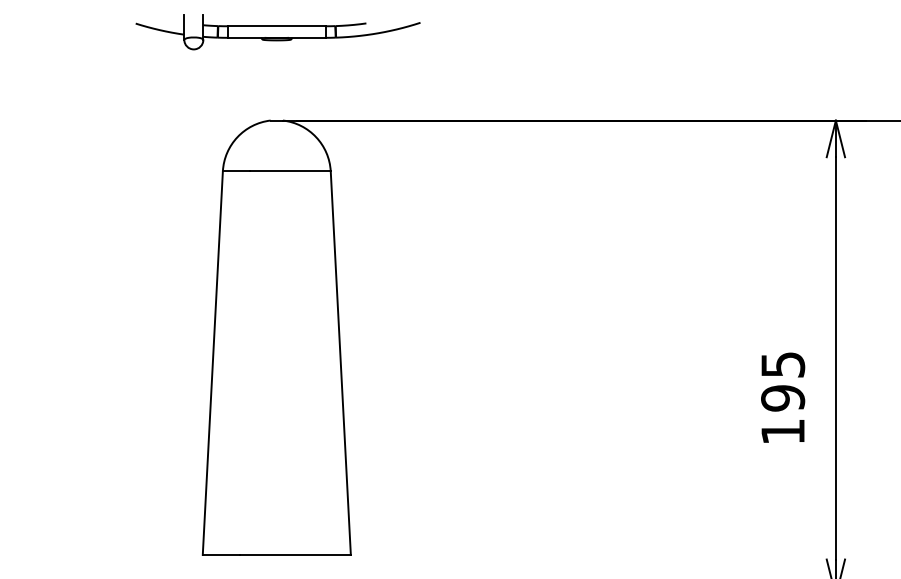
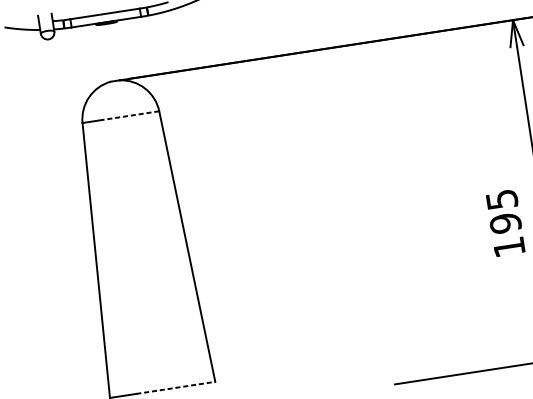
line: (289, 171) -> (129, 115), solid -> dashed
line: (295, 554) -> (175, 387), solid -> dashed

